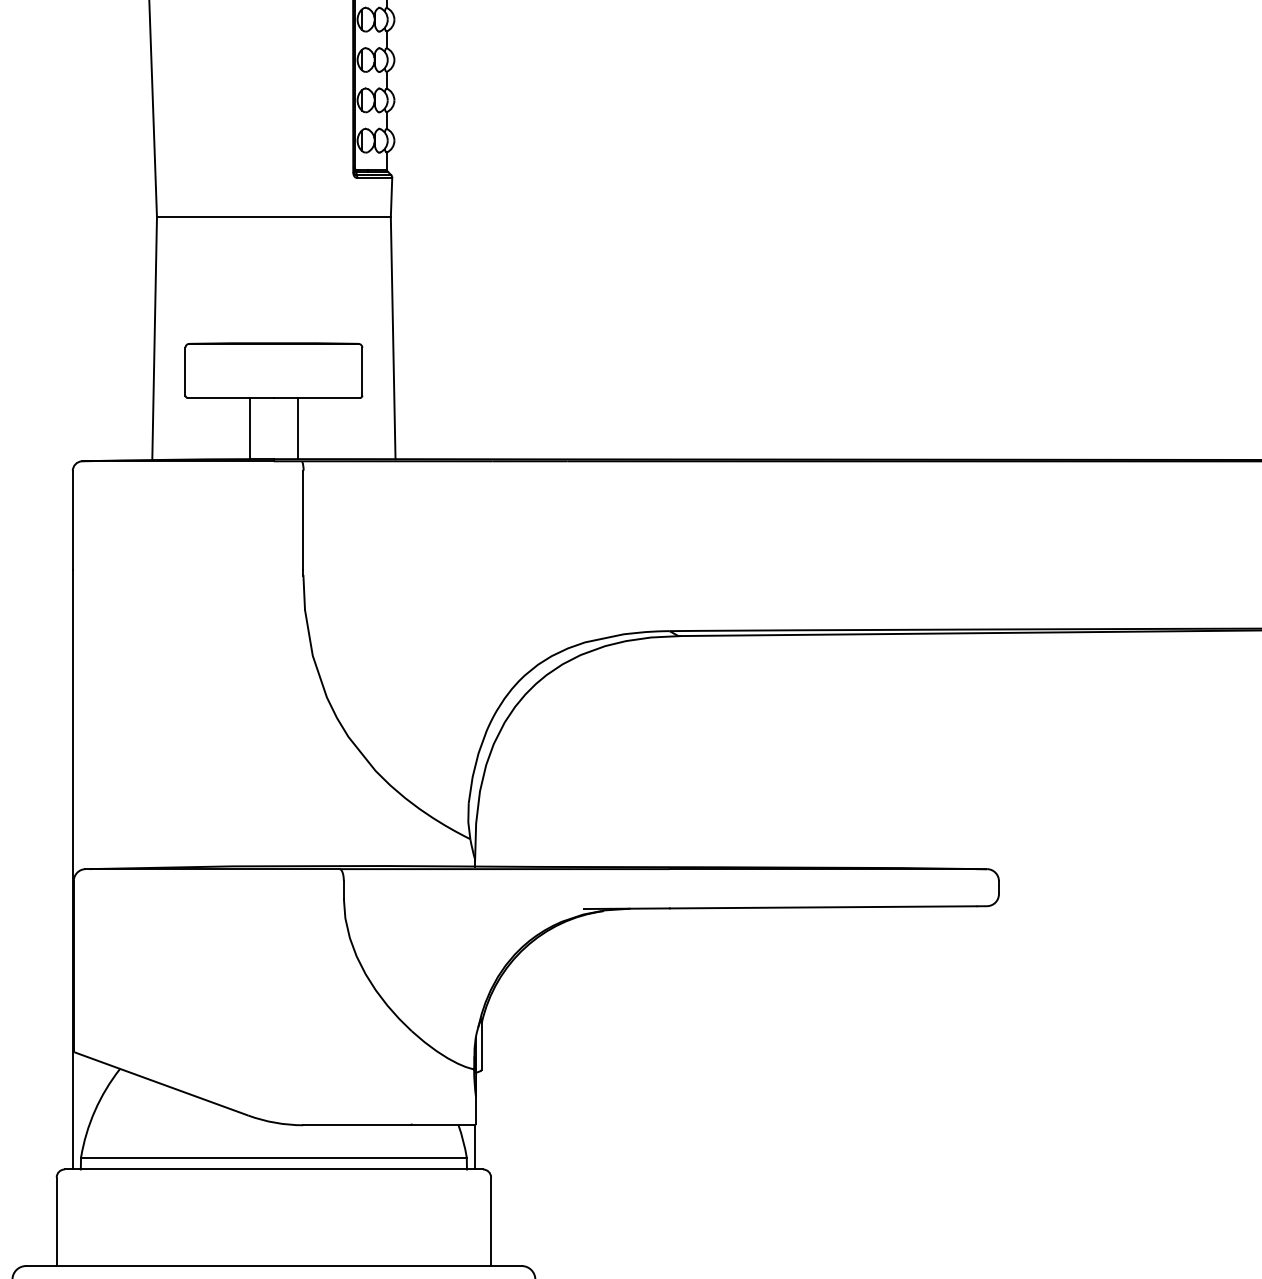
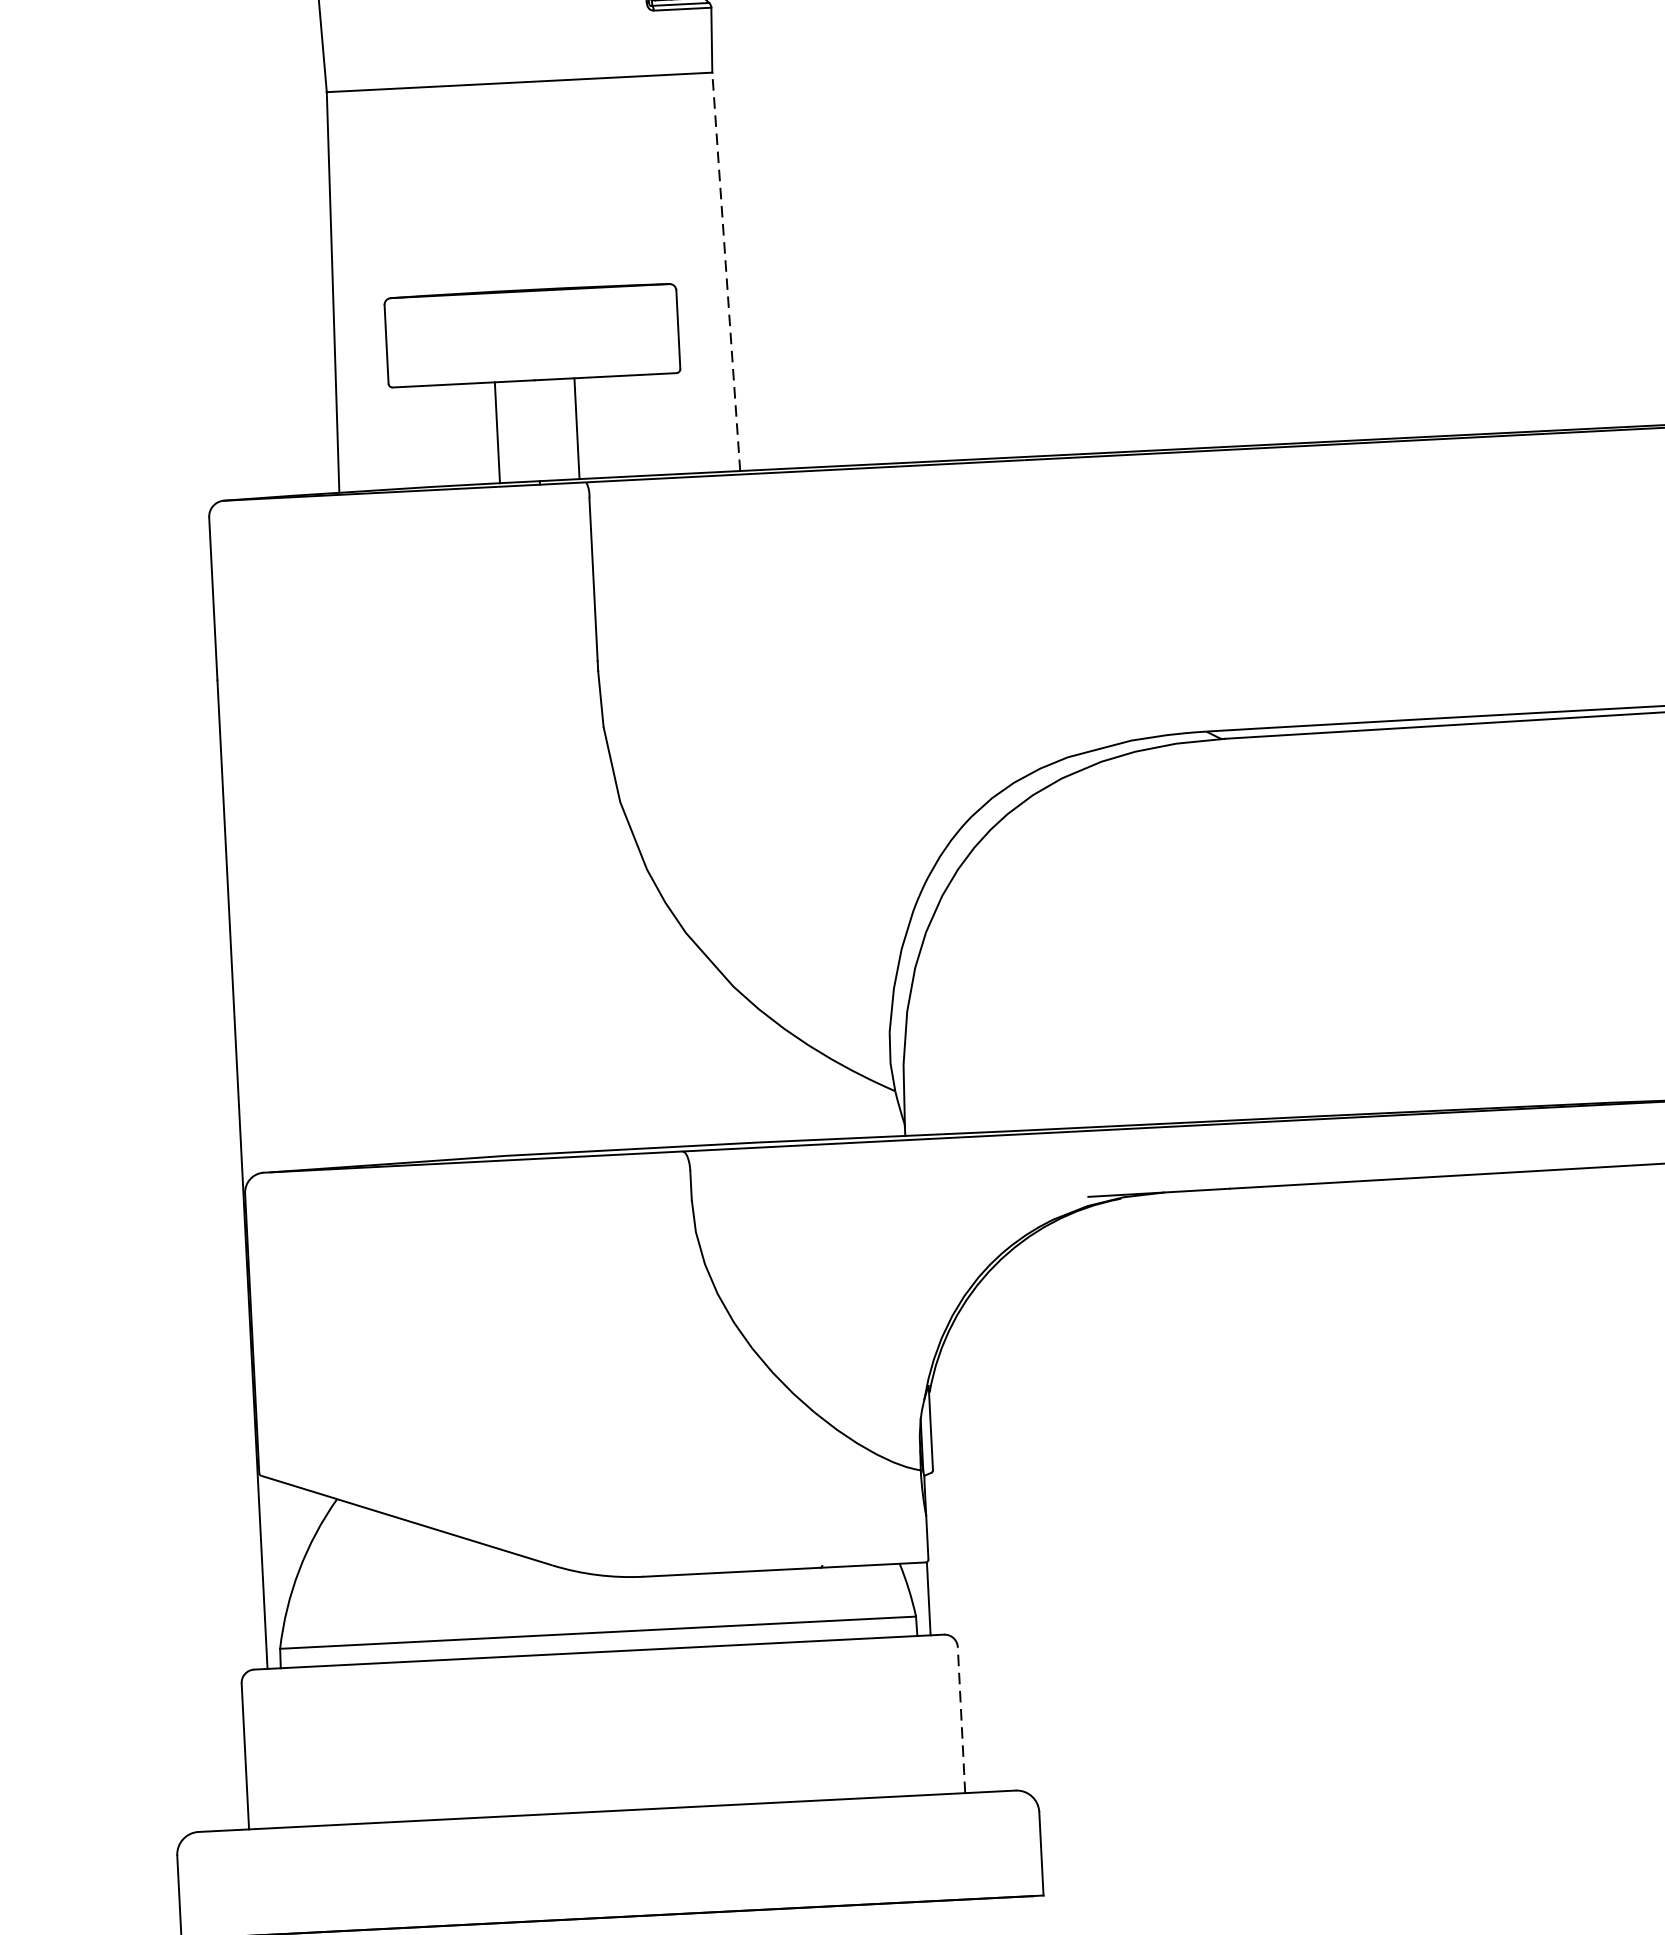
line: (393, 338) -> (726, 272), solid -> dashed
line: (491, 1221) -> (962, 1719), solid -> dashed

